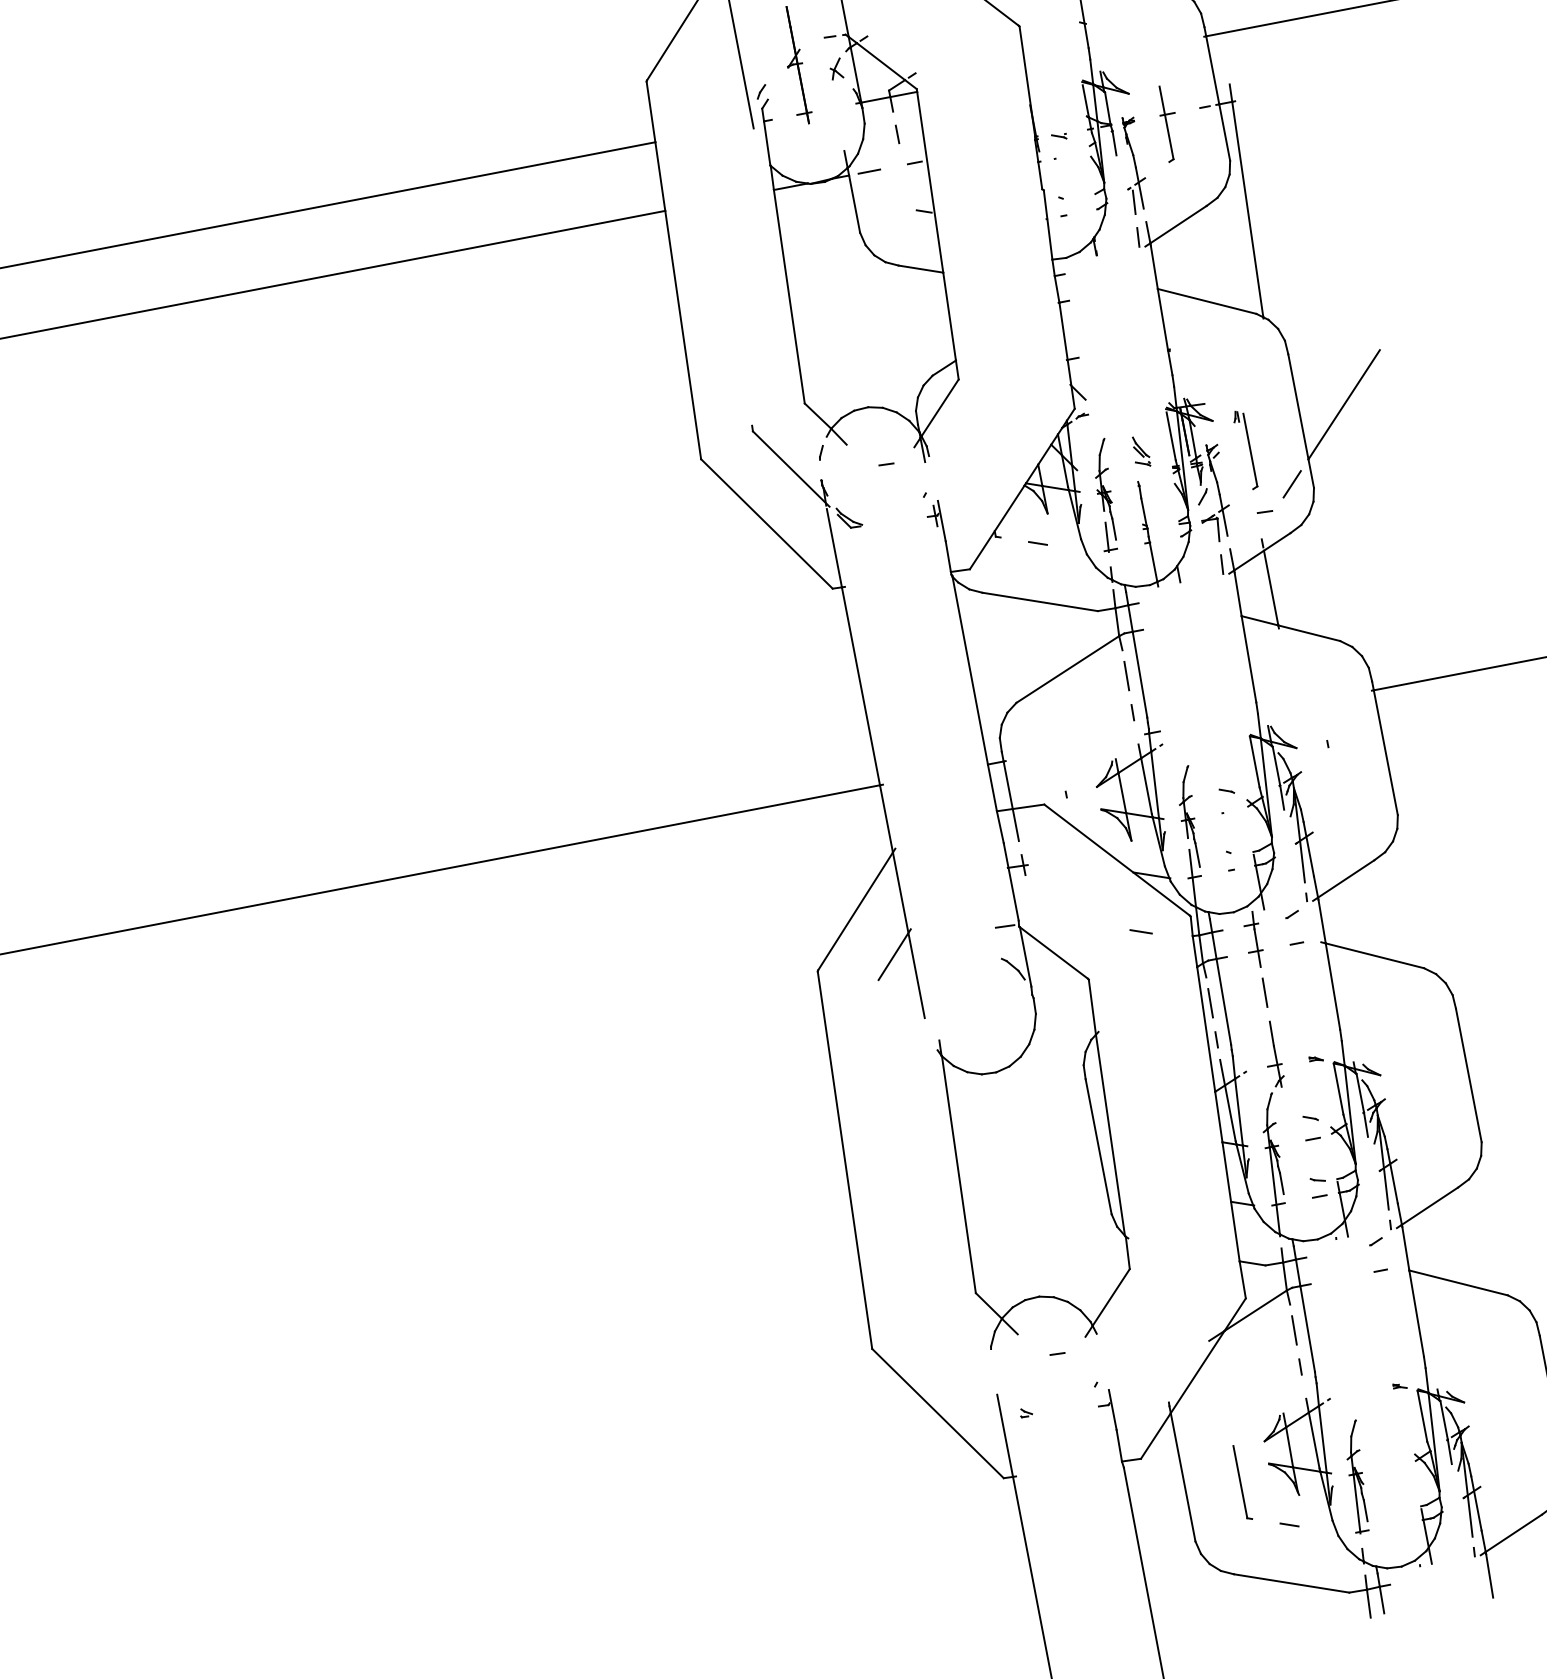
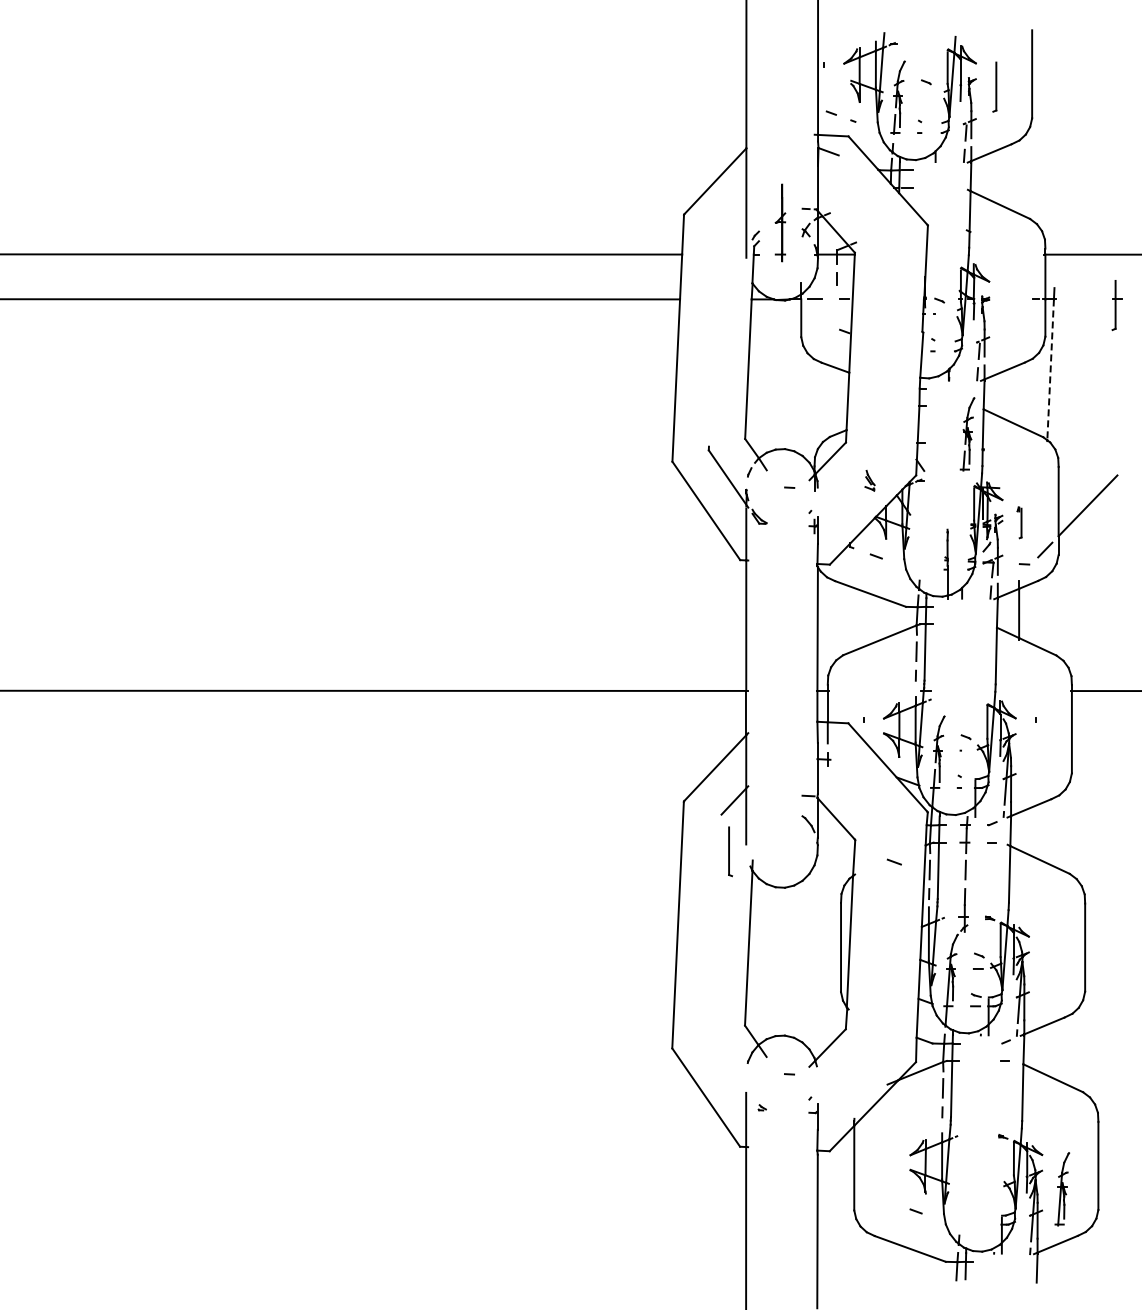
part: (1168, 123) -> (1116, 305), moved
line: (1247, 210) -> (1050, 370), solid -> dashed
part: (1245, 450) -> (1019, 522), size x0.6
part: (1140, 451) -> (869, 480), moved
part: (1104, 495) -> (967, 434), moved
line: (1139, 931) -> (893, 861), moved
part: (1356, 1477) -> (1062, 1189), moved
part: (1242, 1482) -> (730, 851), moved

